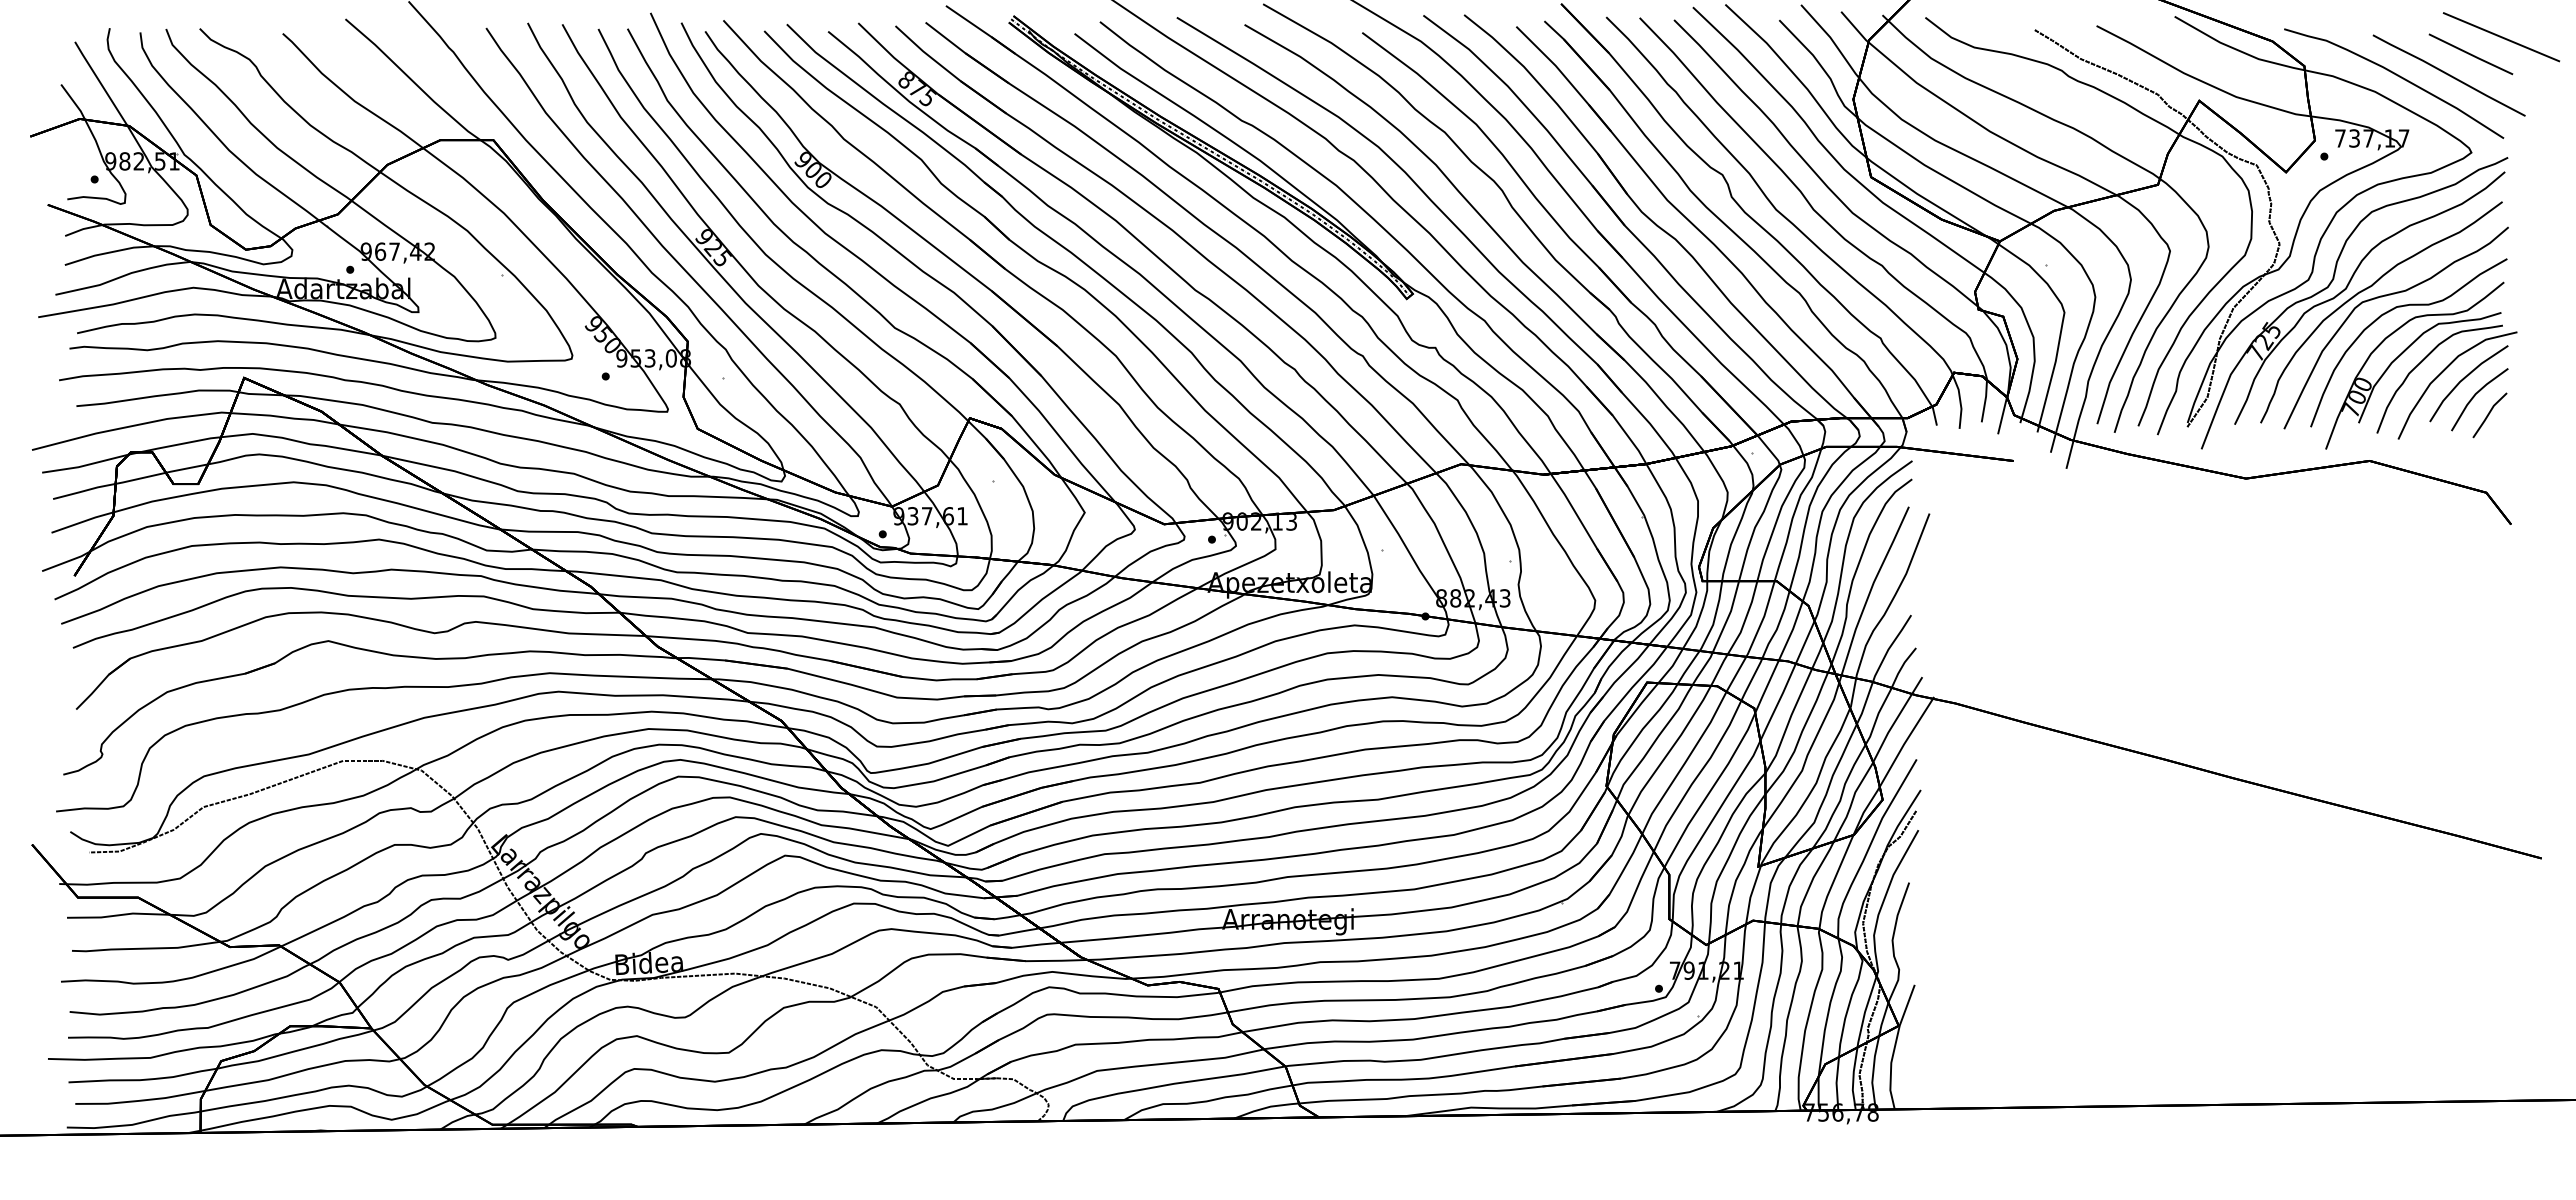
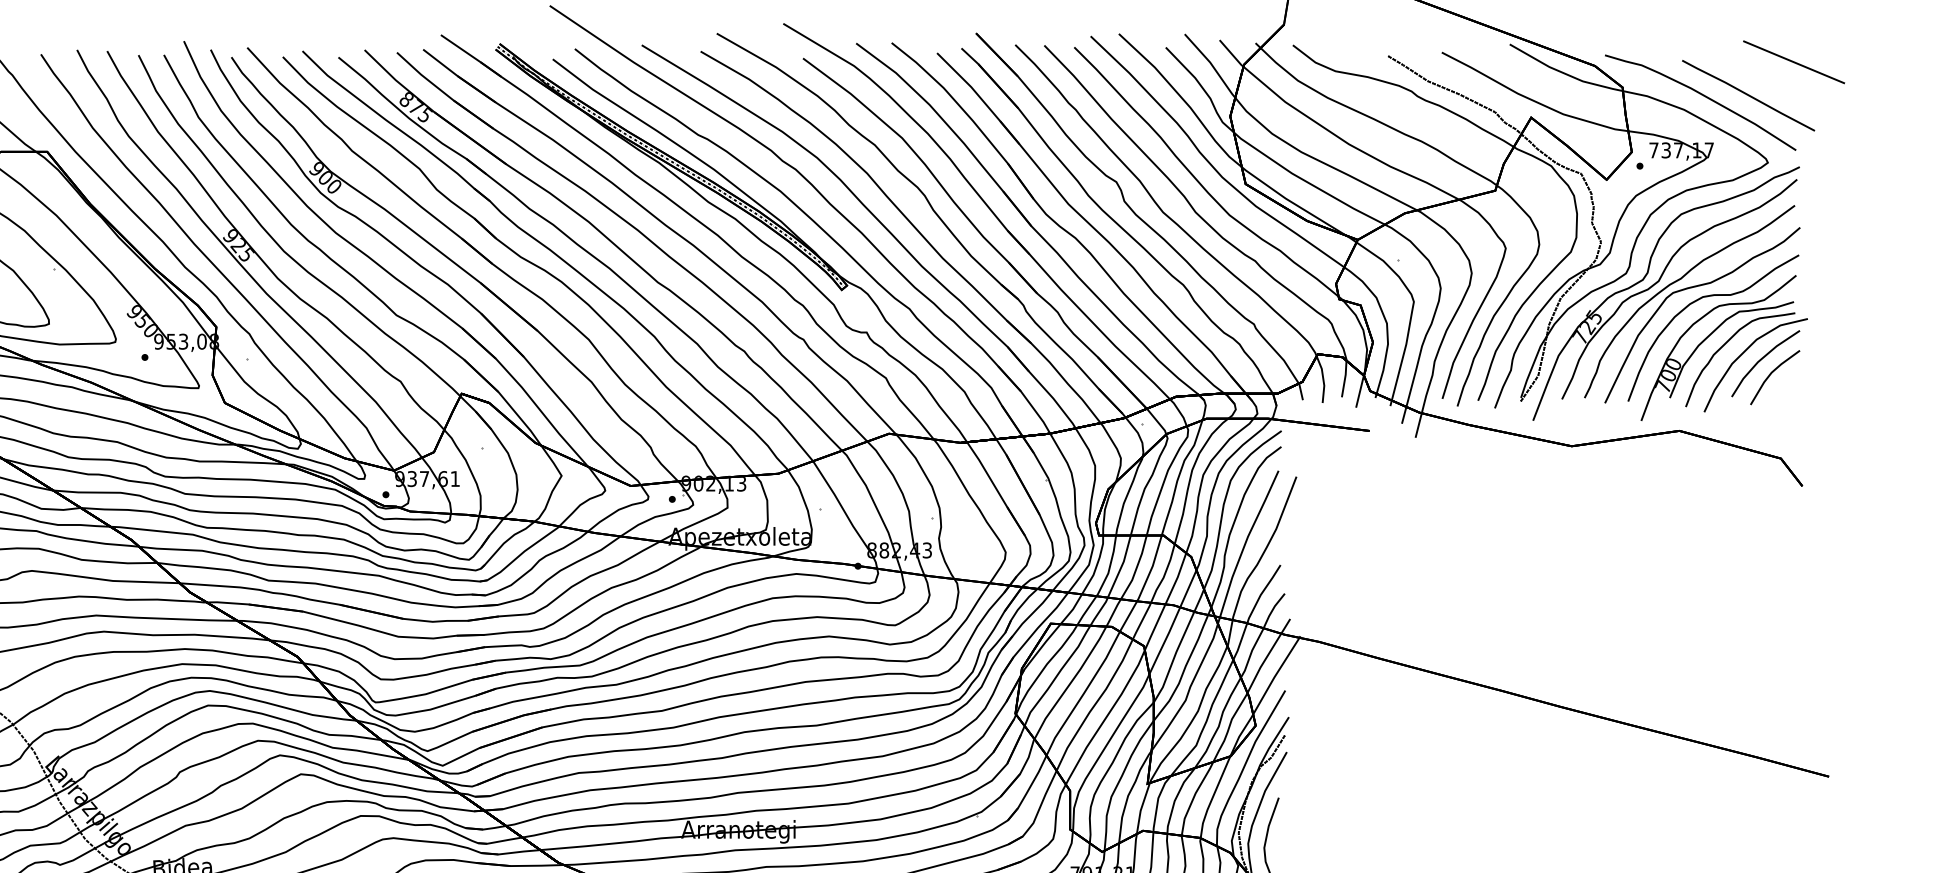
line: (2470, 54) -> (1767, 77), removed
line: (2489, 414) -> (1783, 390), removed

